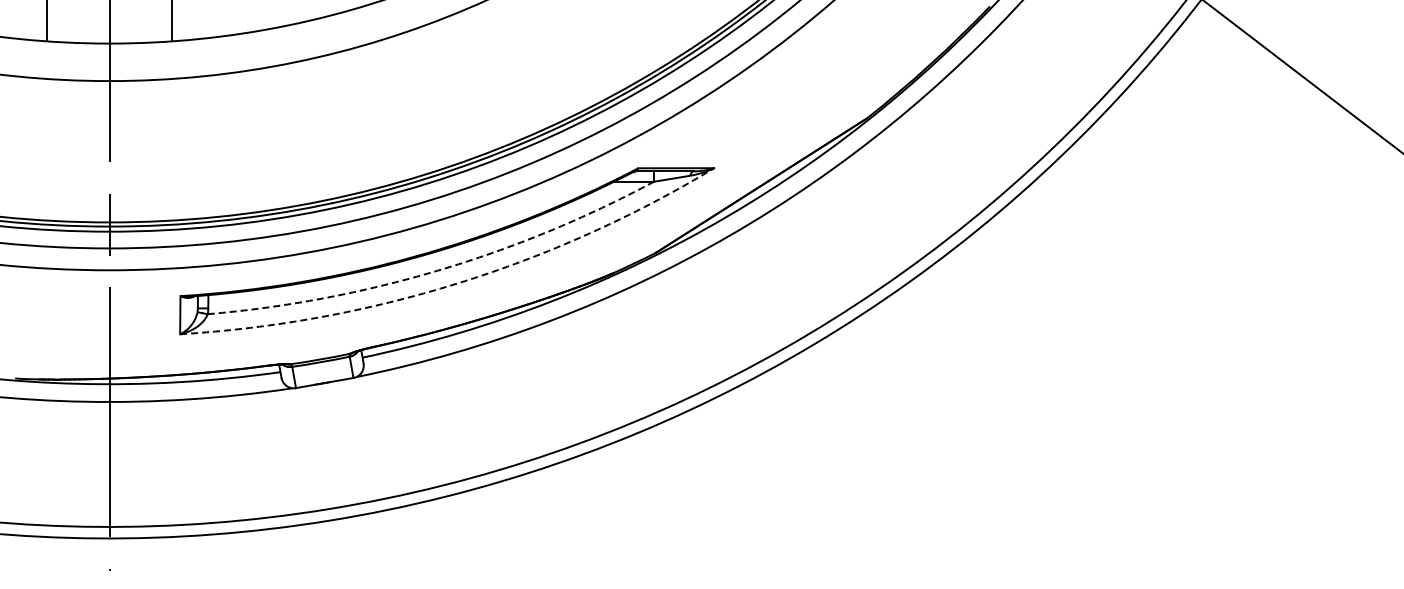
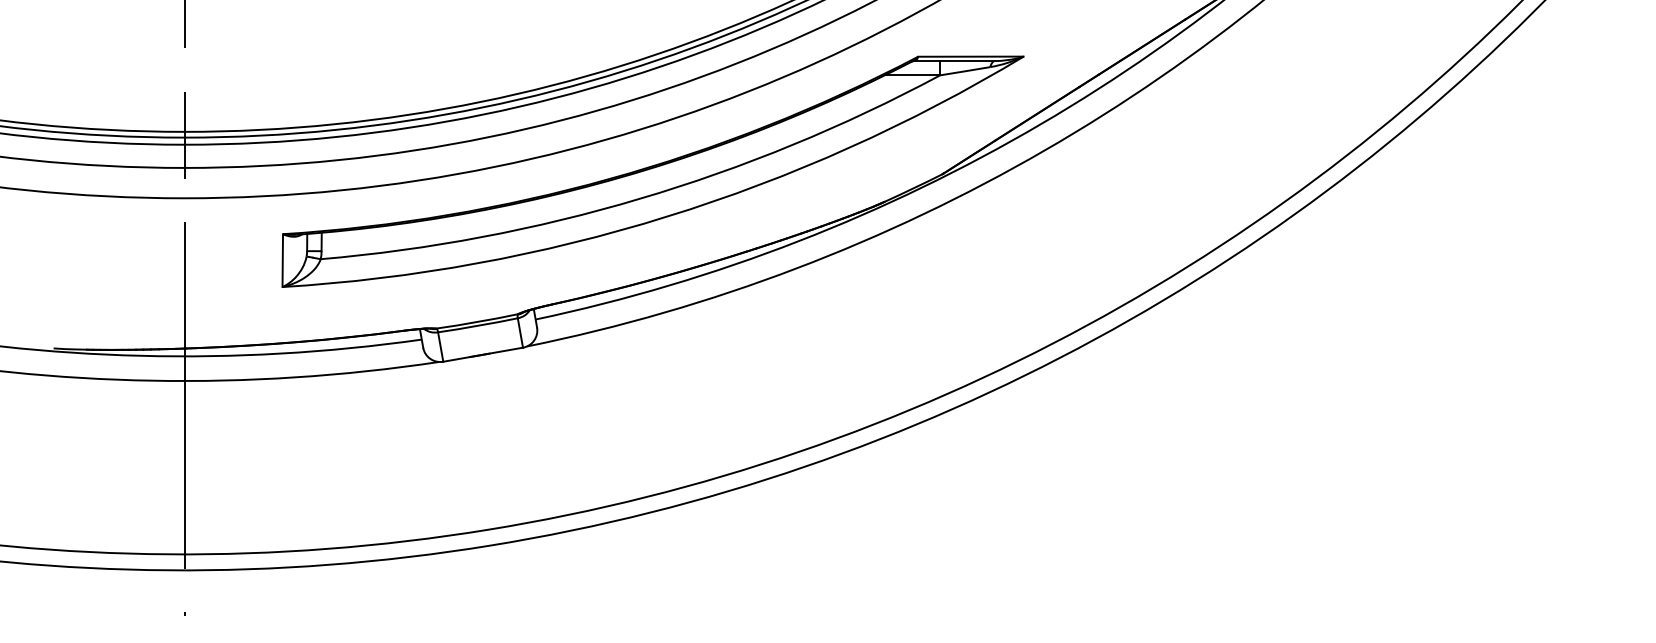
arc: (437, 270) -> (639, 198), dashed -> solid
arc: (457, 283) -> (667, 216), dashed -> solid

